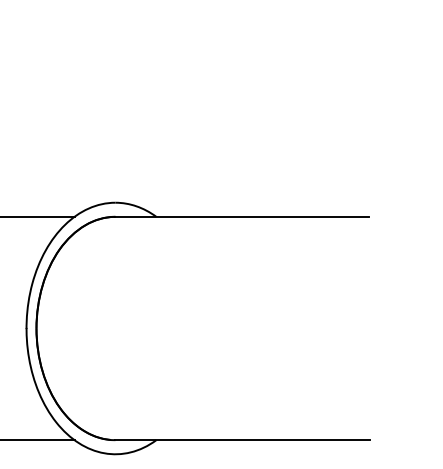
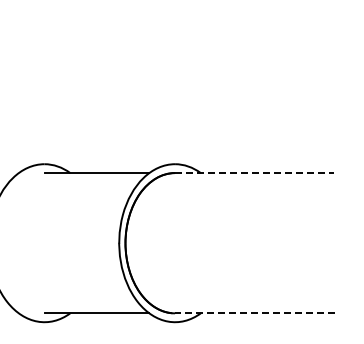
line: (241, 217) -> (254, 173), solid -> dashed
line: (243, 440) -> (255, 313), solid -> dashed

